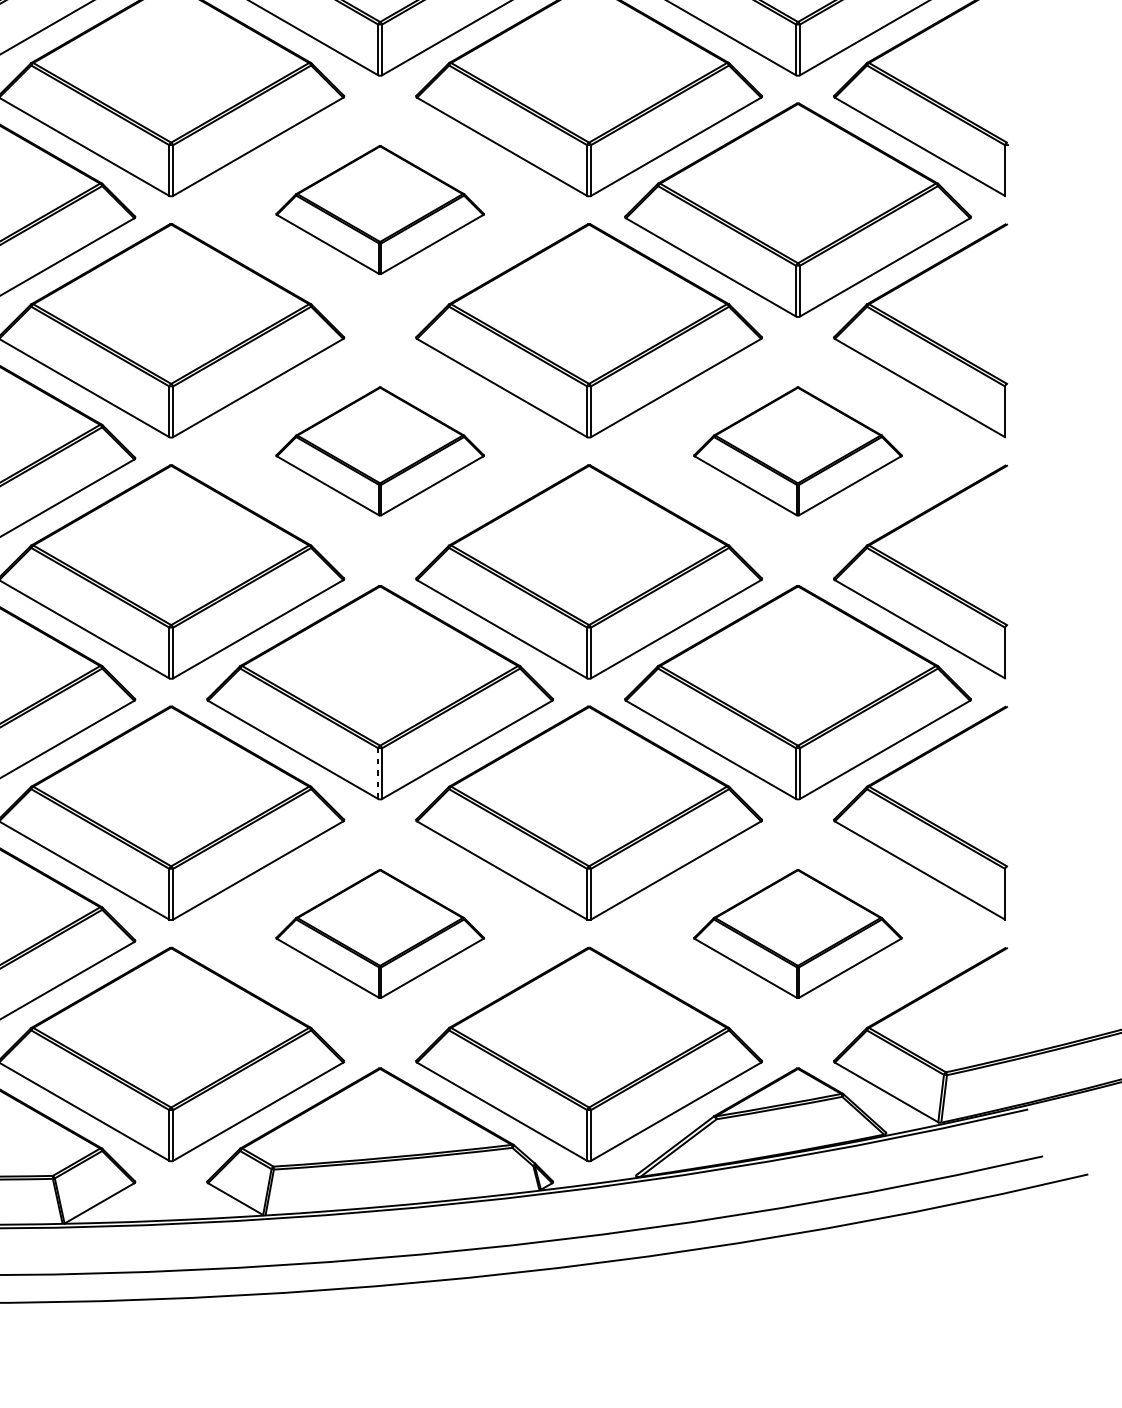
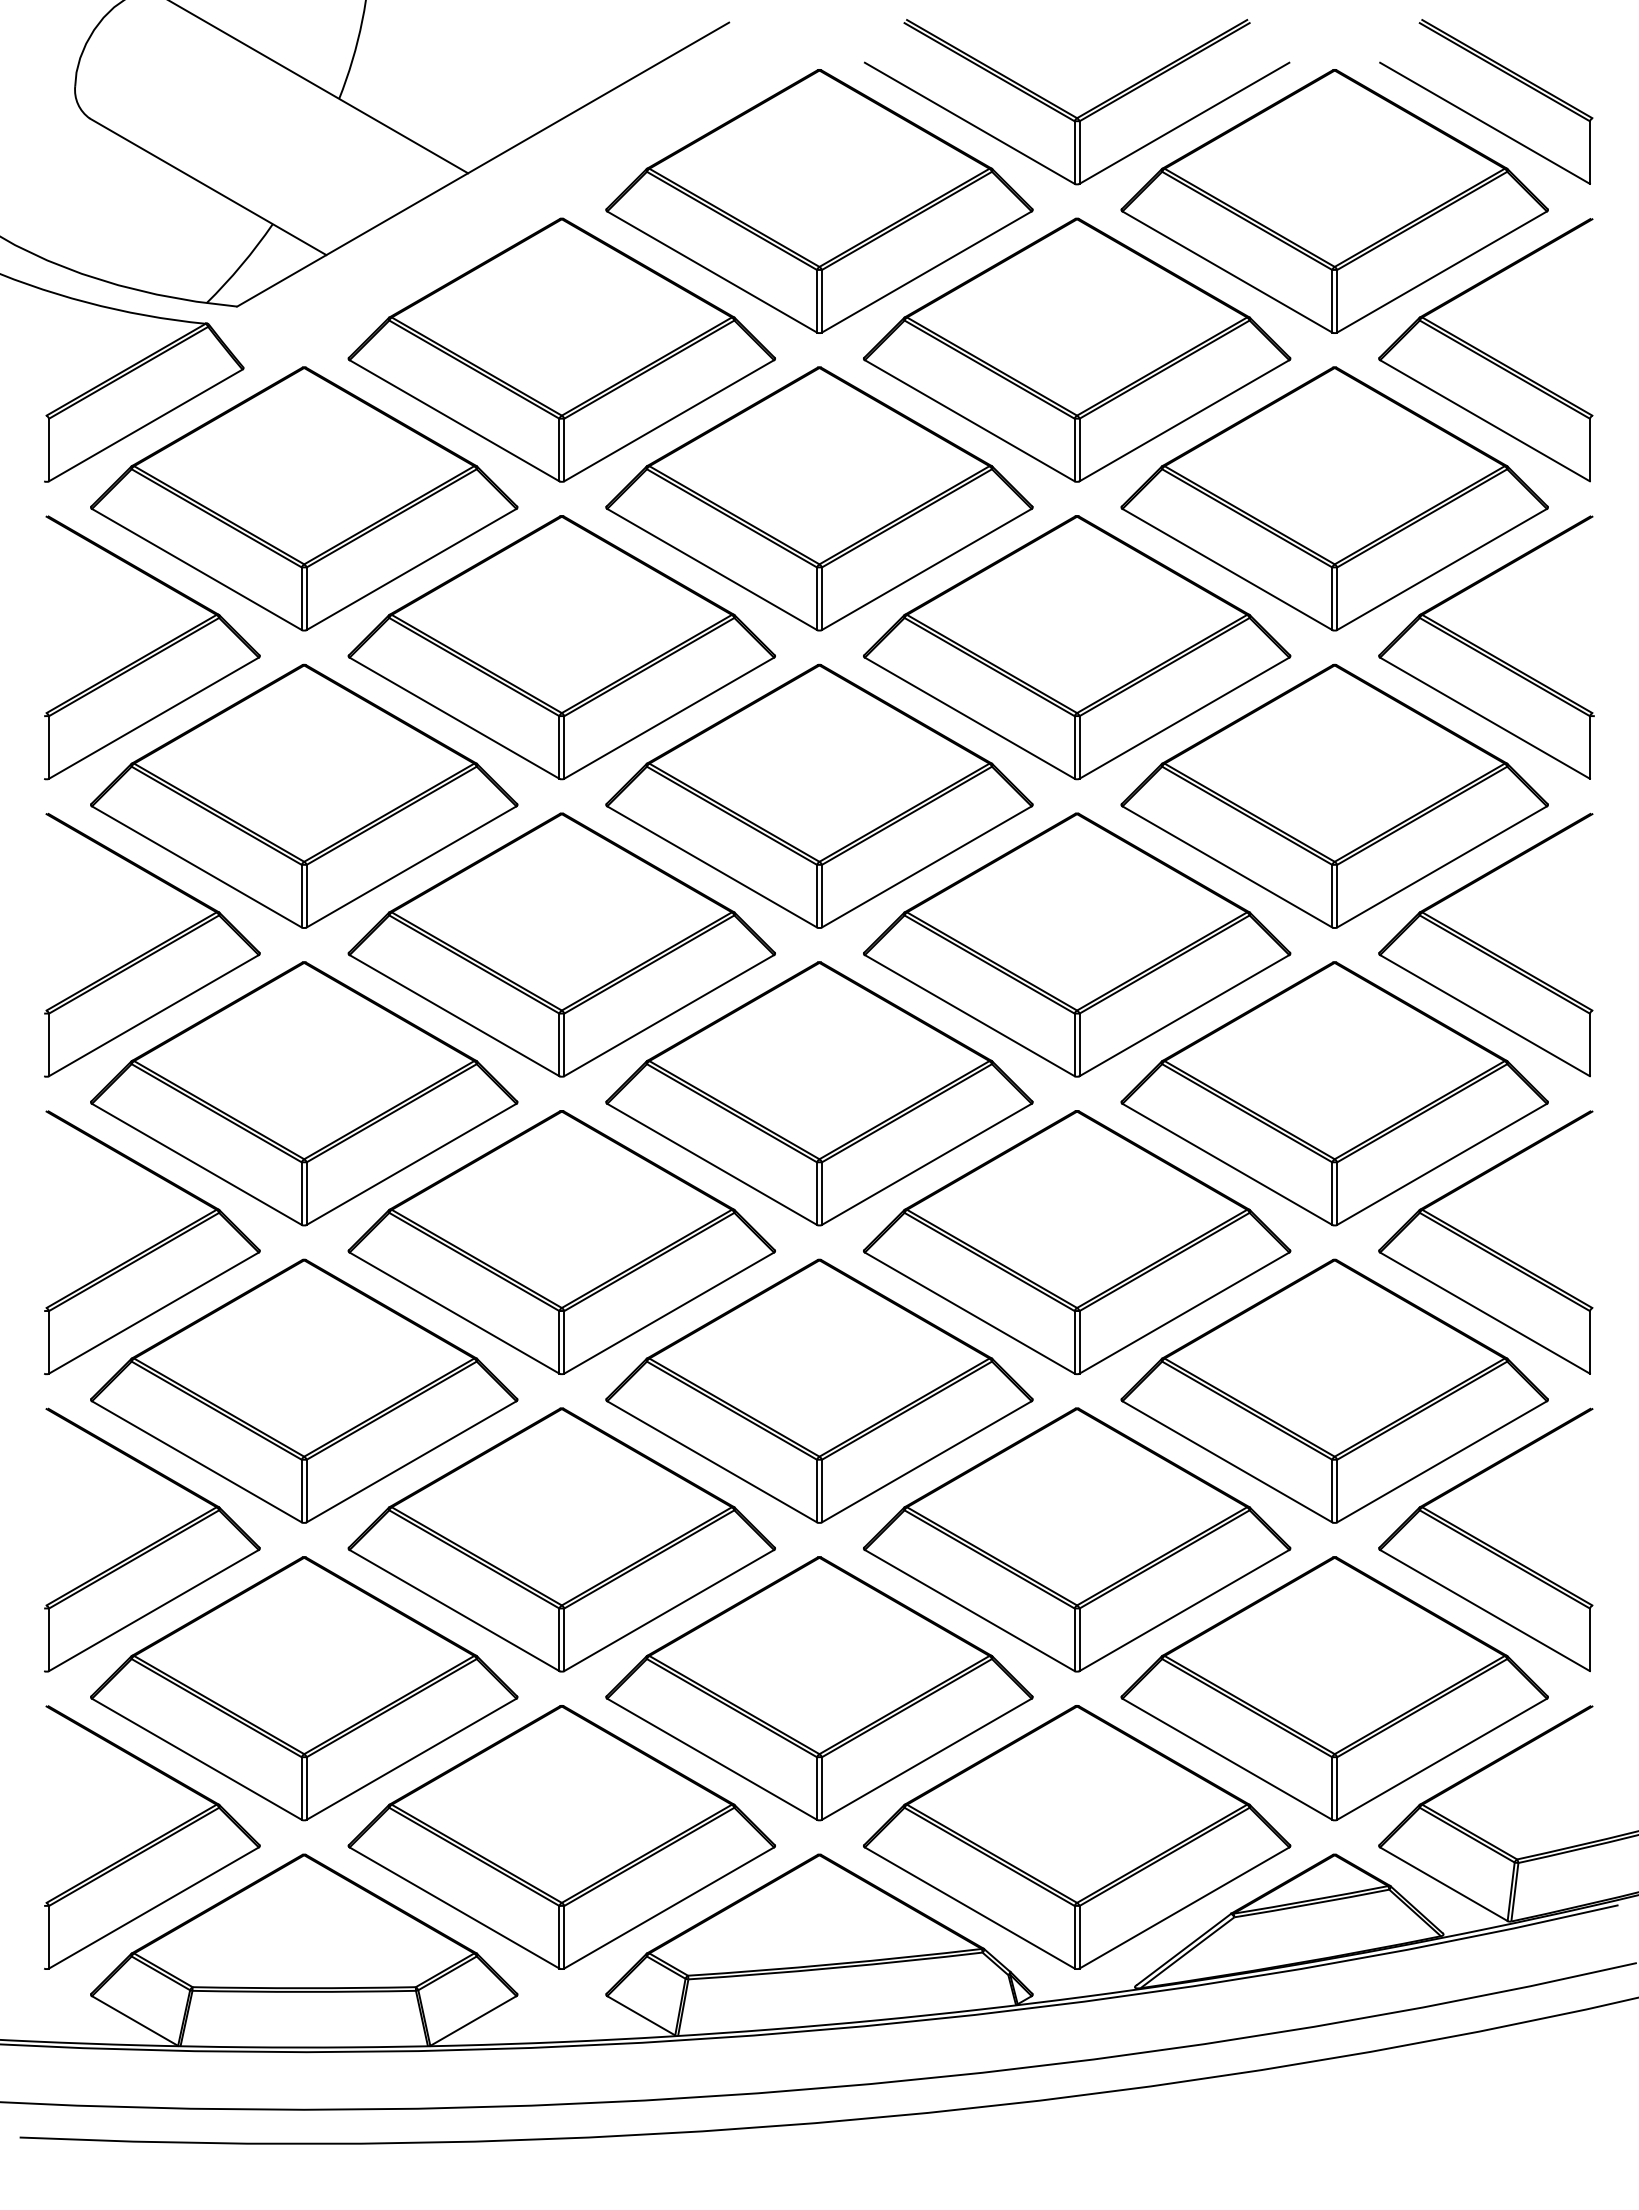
part: (380, 209) -> (819, 795), size x1.67
part: (380, 451) -> (819, 1093), size x1.67
part: (797, 451) -> (1334, 1093), size x1.67
line: (378, 773) -> (817, 1490), dashed -> solid
part: (380, 933) -> (819, 1688), size x1.67
part: (797, 933) -> (1334, 1688), size x1.67

